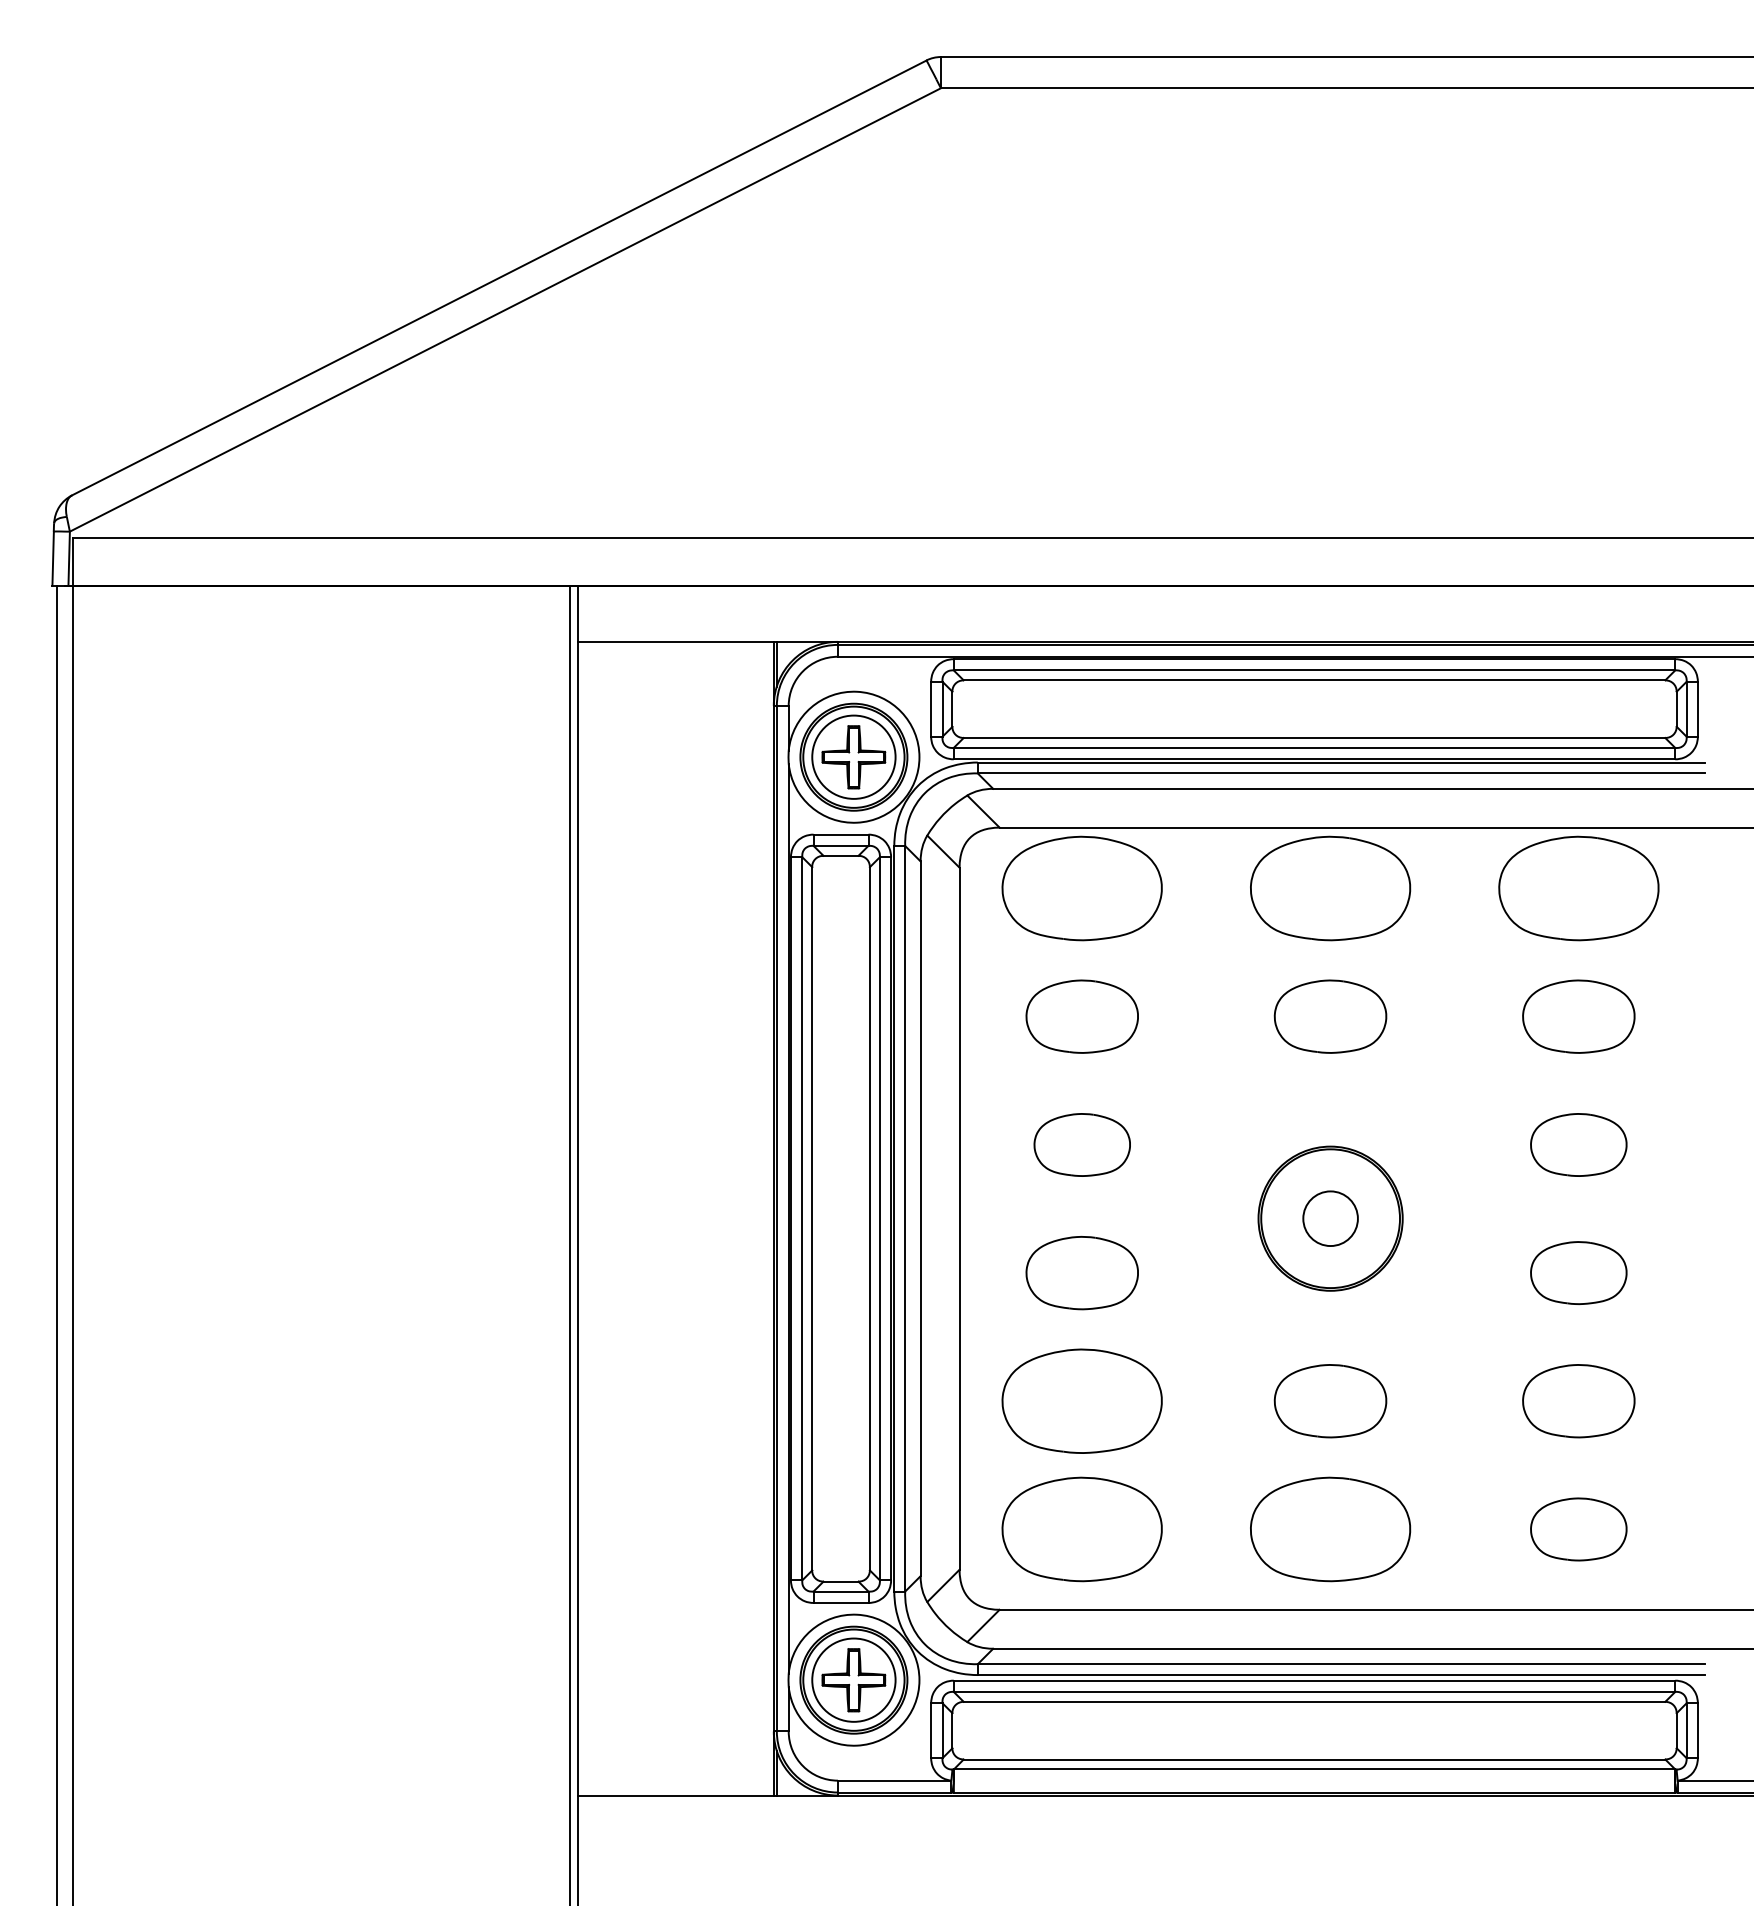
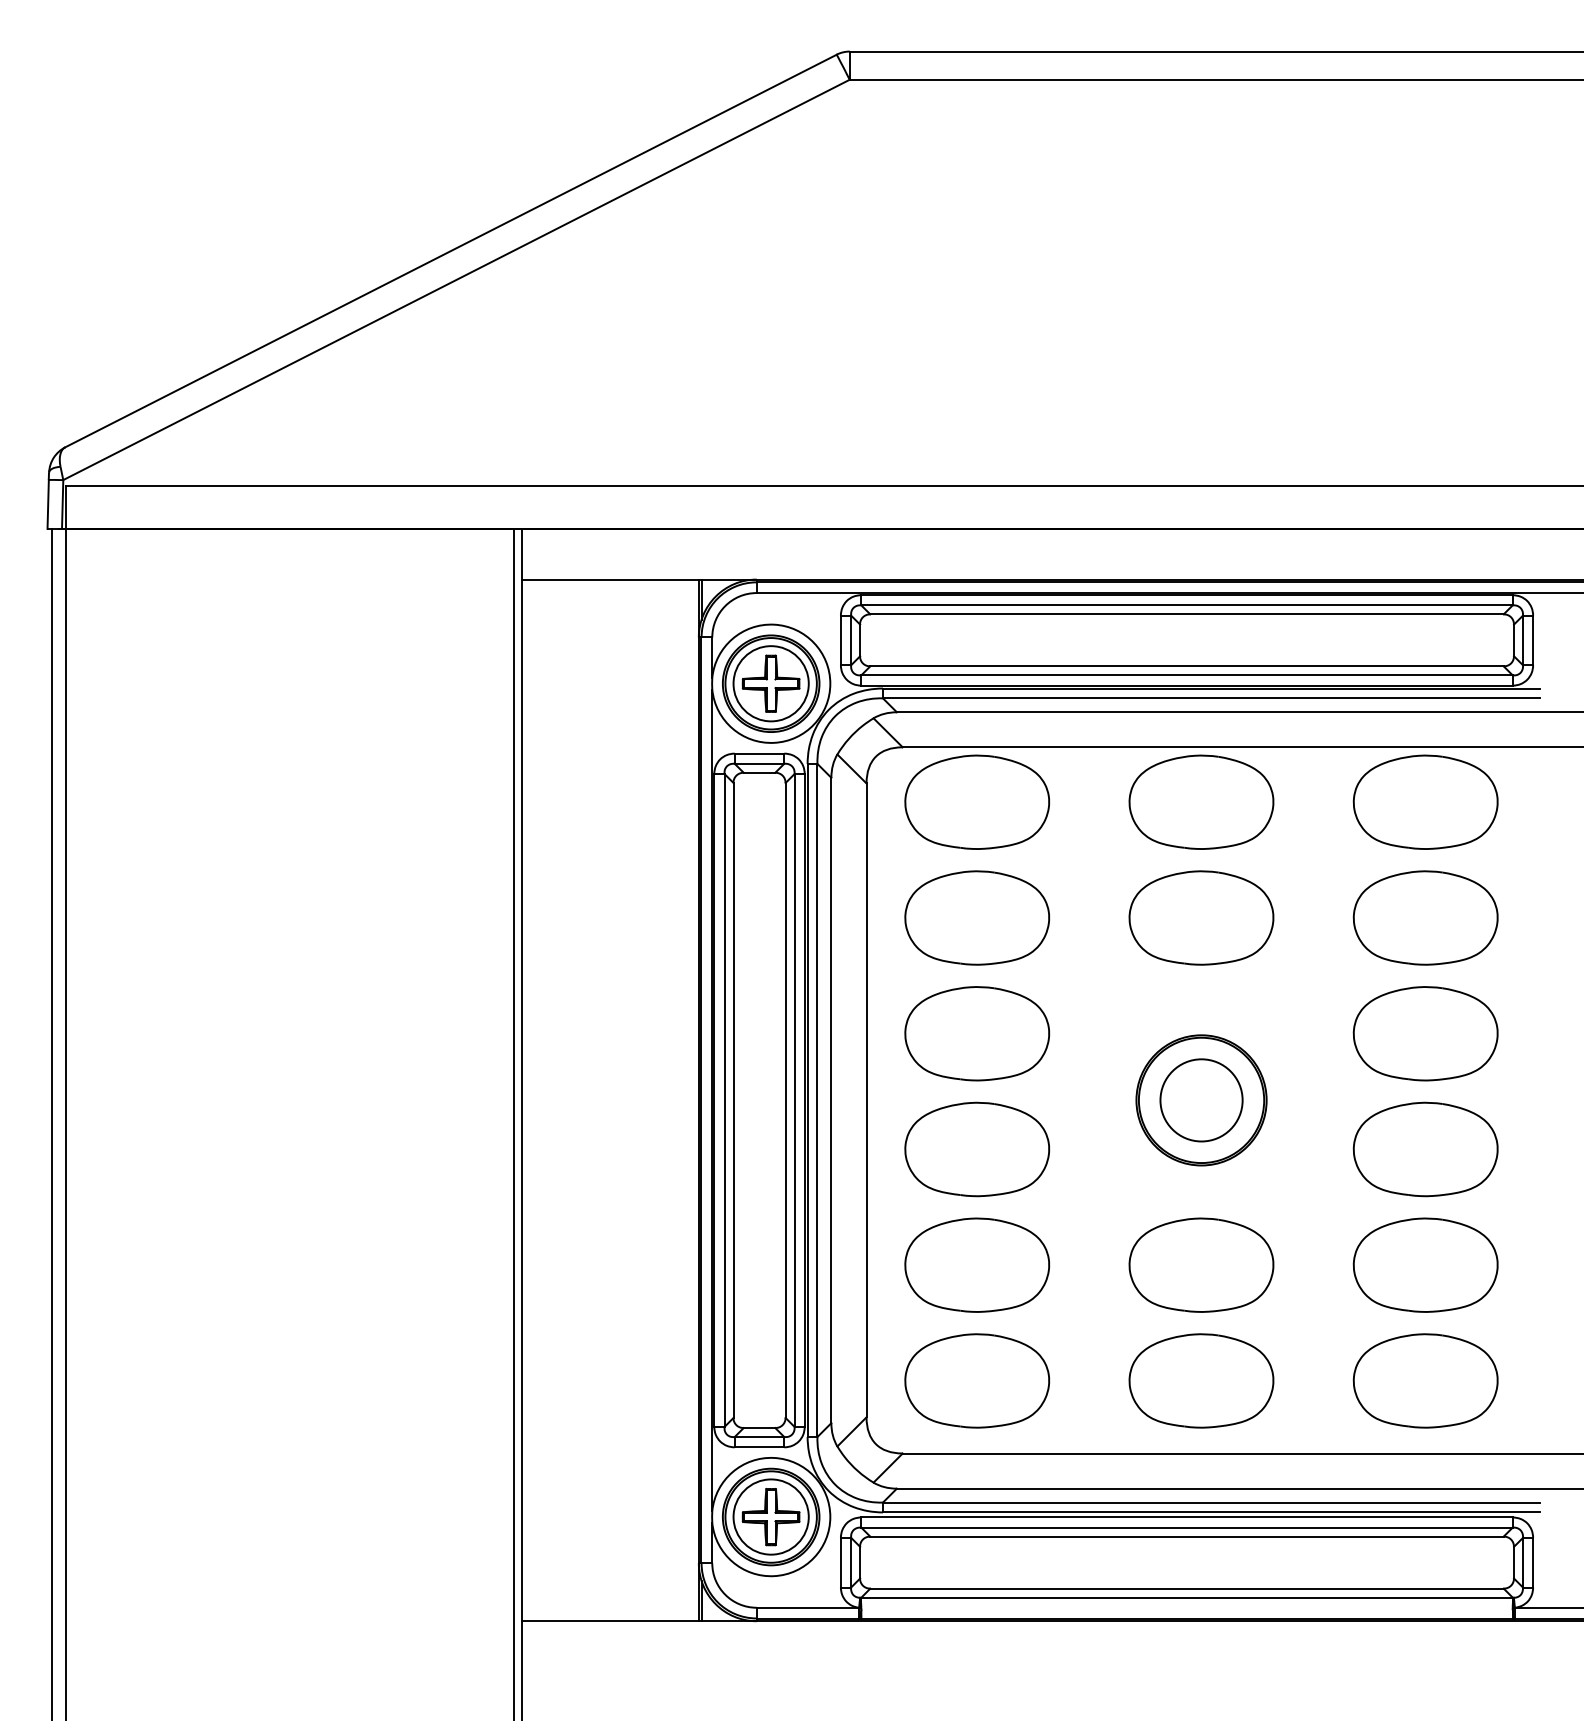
part: (1082, 1016) -> (977, 917), size x1.43
part: (1330, 1016) -> (1201, 917), size x1.43
part: (1578, 1016) -> (1425, 917), size x1.43
part: (1082, 1144) -> (977, 1033), size x1.67
part: (1578, 1144) -> (1425, 1033), size x1.67
circle: (1330, 1218) -> (1201, 1100), size x1.67
part: (1082, 1273) -> (977, 1149), size x1.43
part: (1578, 1273) -> (1425, 1149), size x1.67
part: (1330, 1400) -> (1201, 1264), size x1.43
part: (1578, 1400) -> (1425, 1264), size x1.43
part: (1578, 1528) -> (1425, 1380), size x1.67

